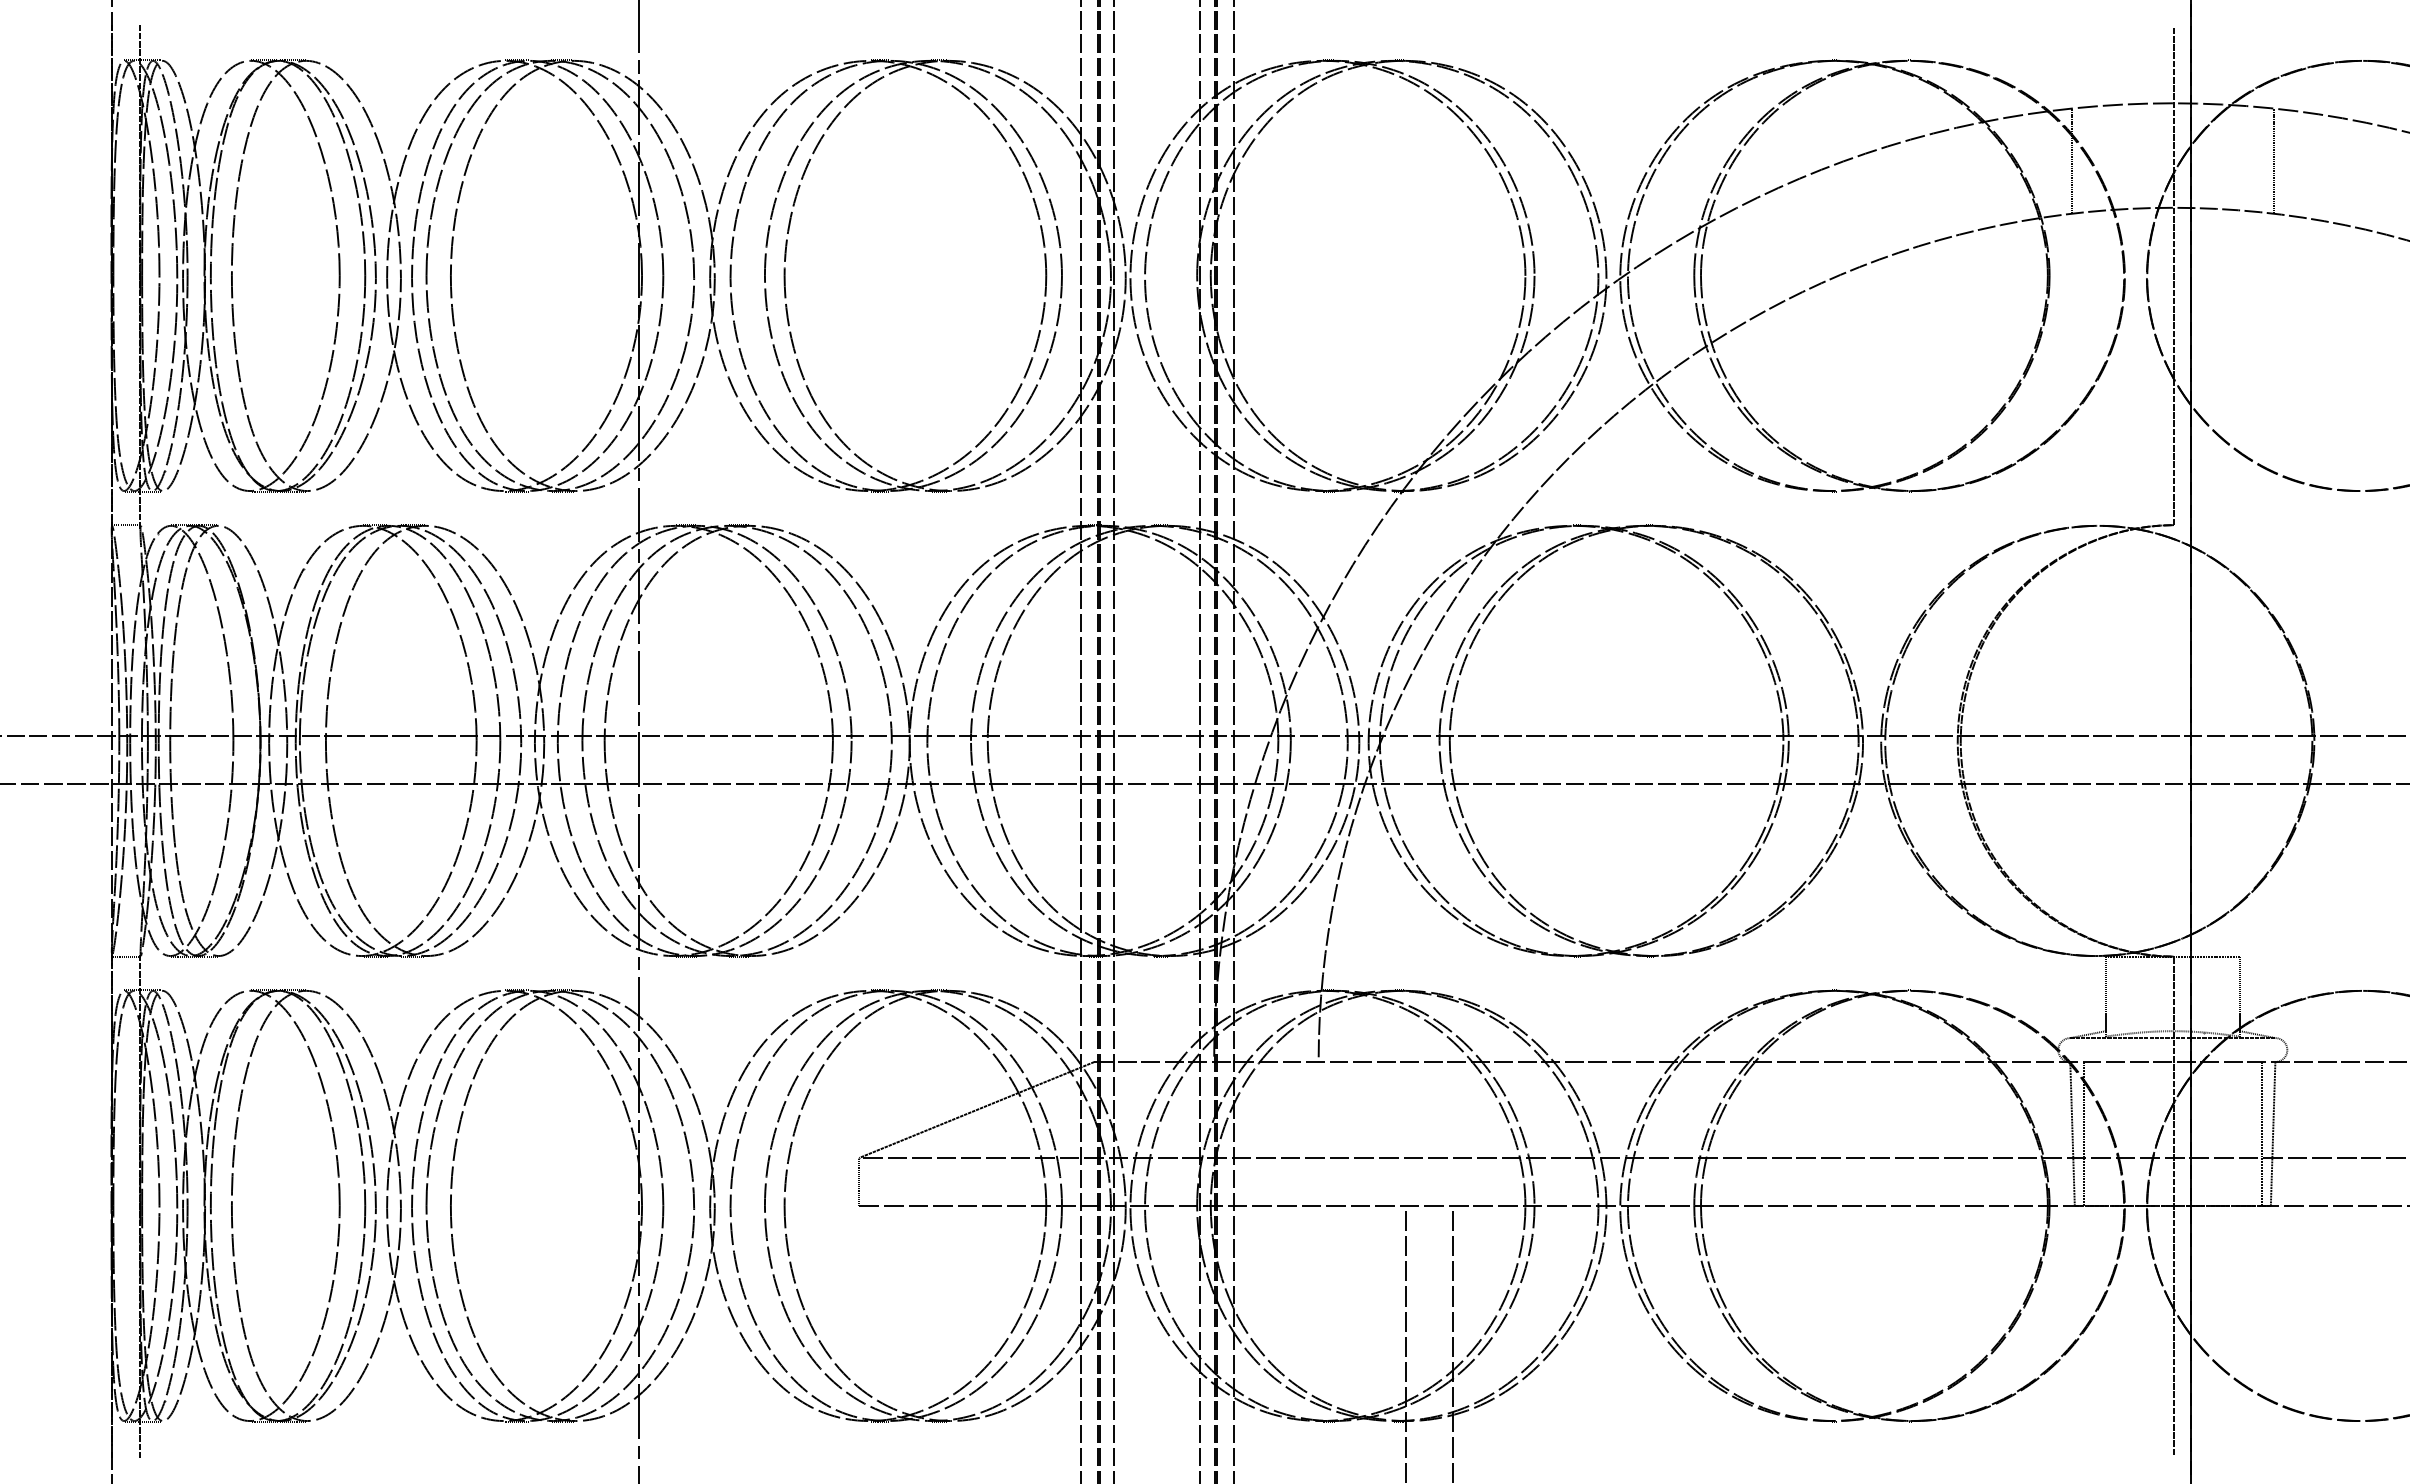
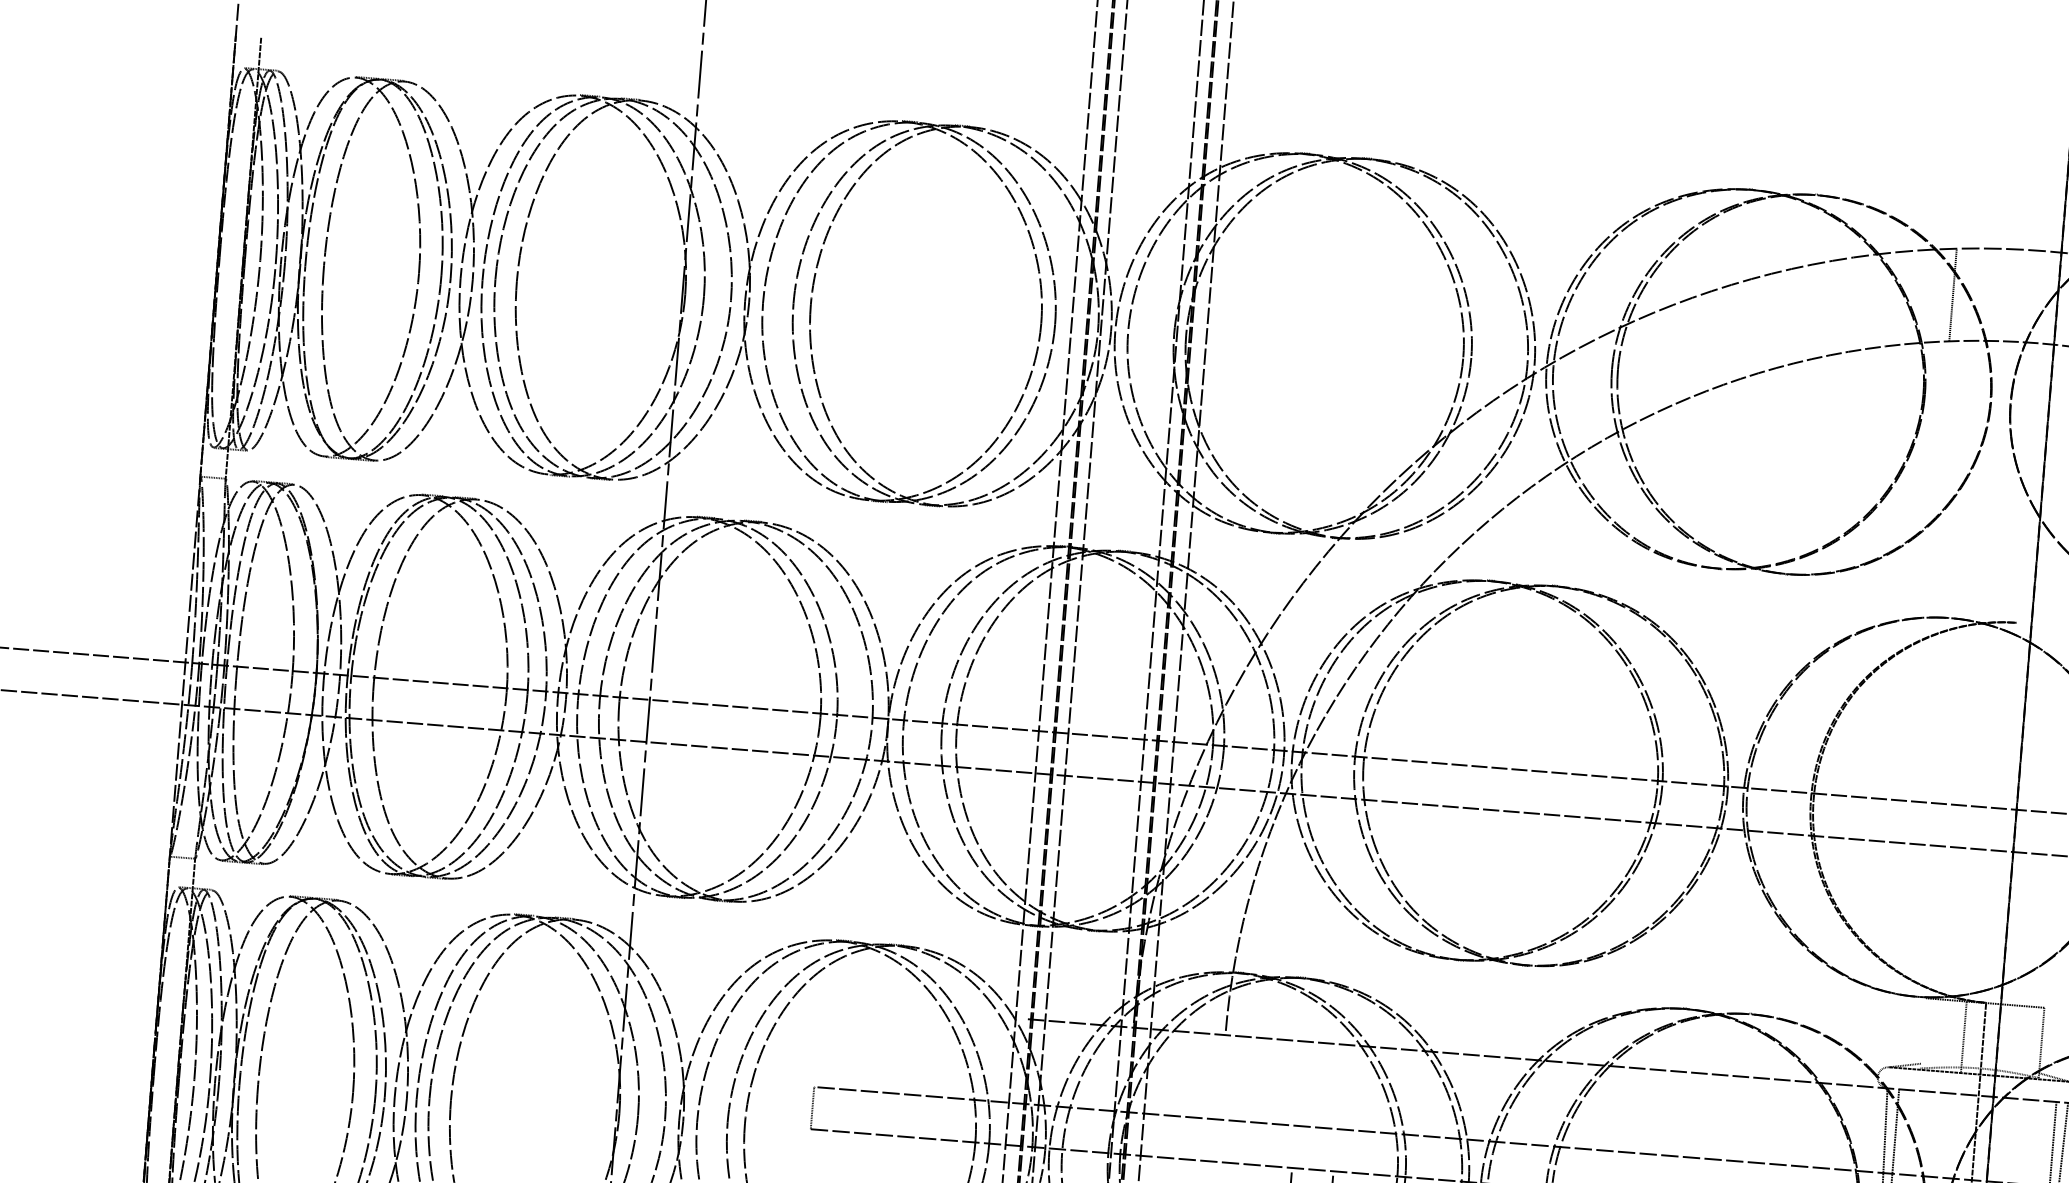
line: (2173, 275) -> (2034, 402), removed
line: (2105, 996) -> (1963, 1036), moved
line: (976, 1109) -> (920, 1052), removed

